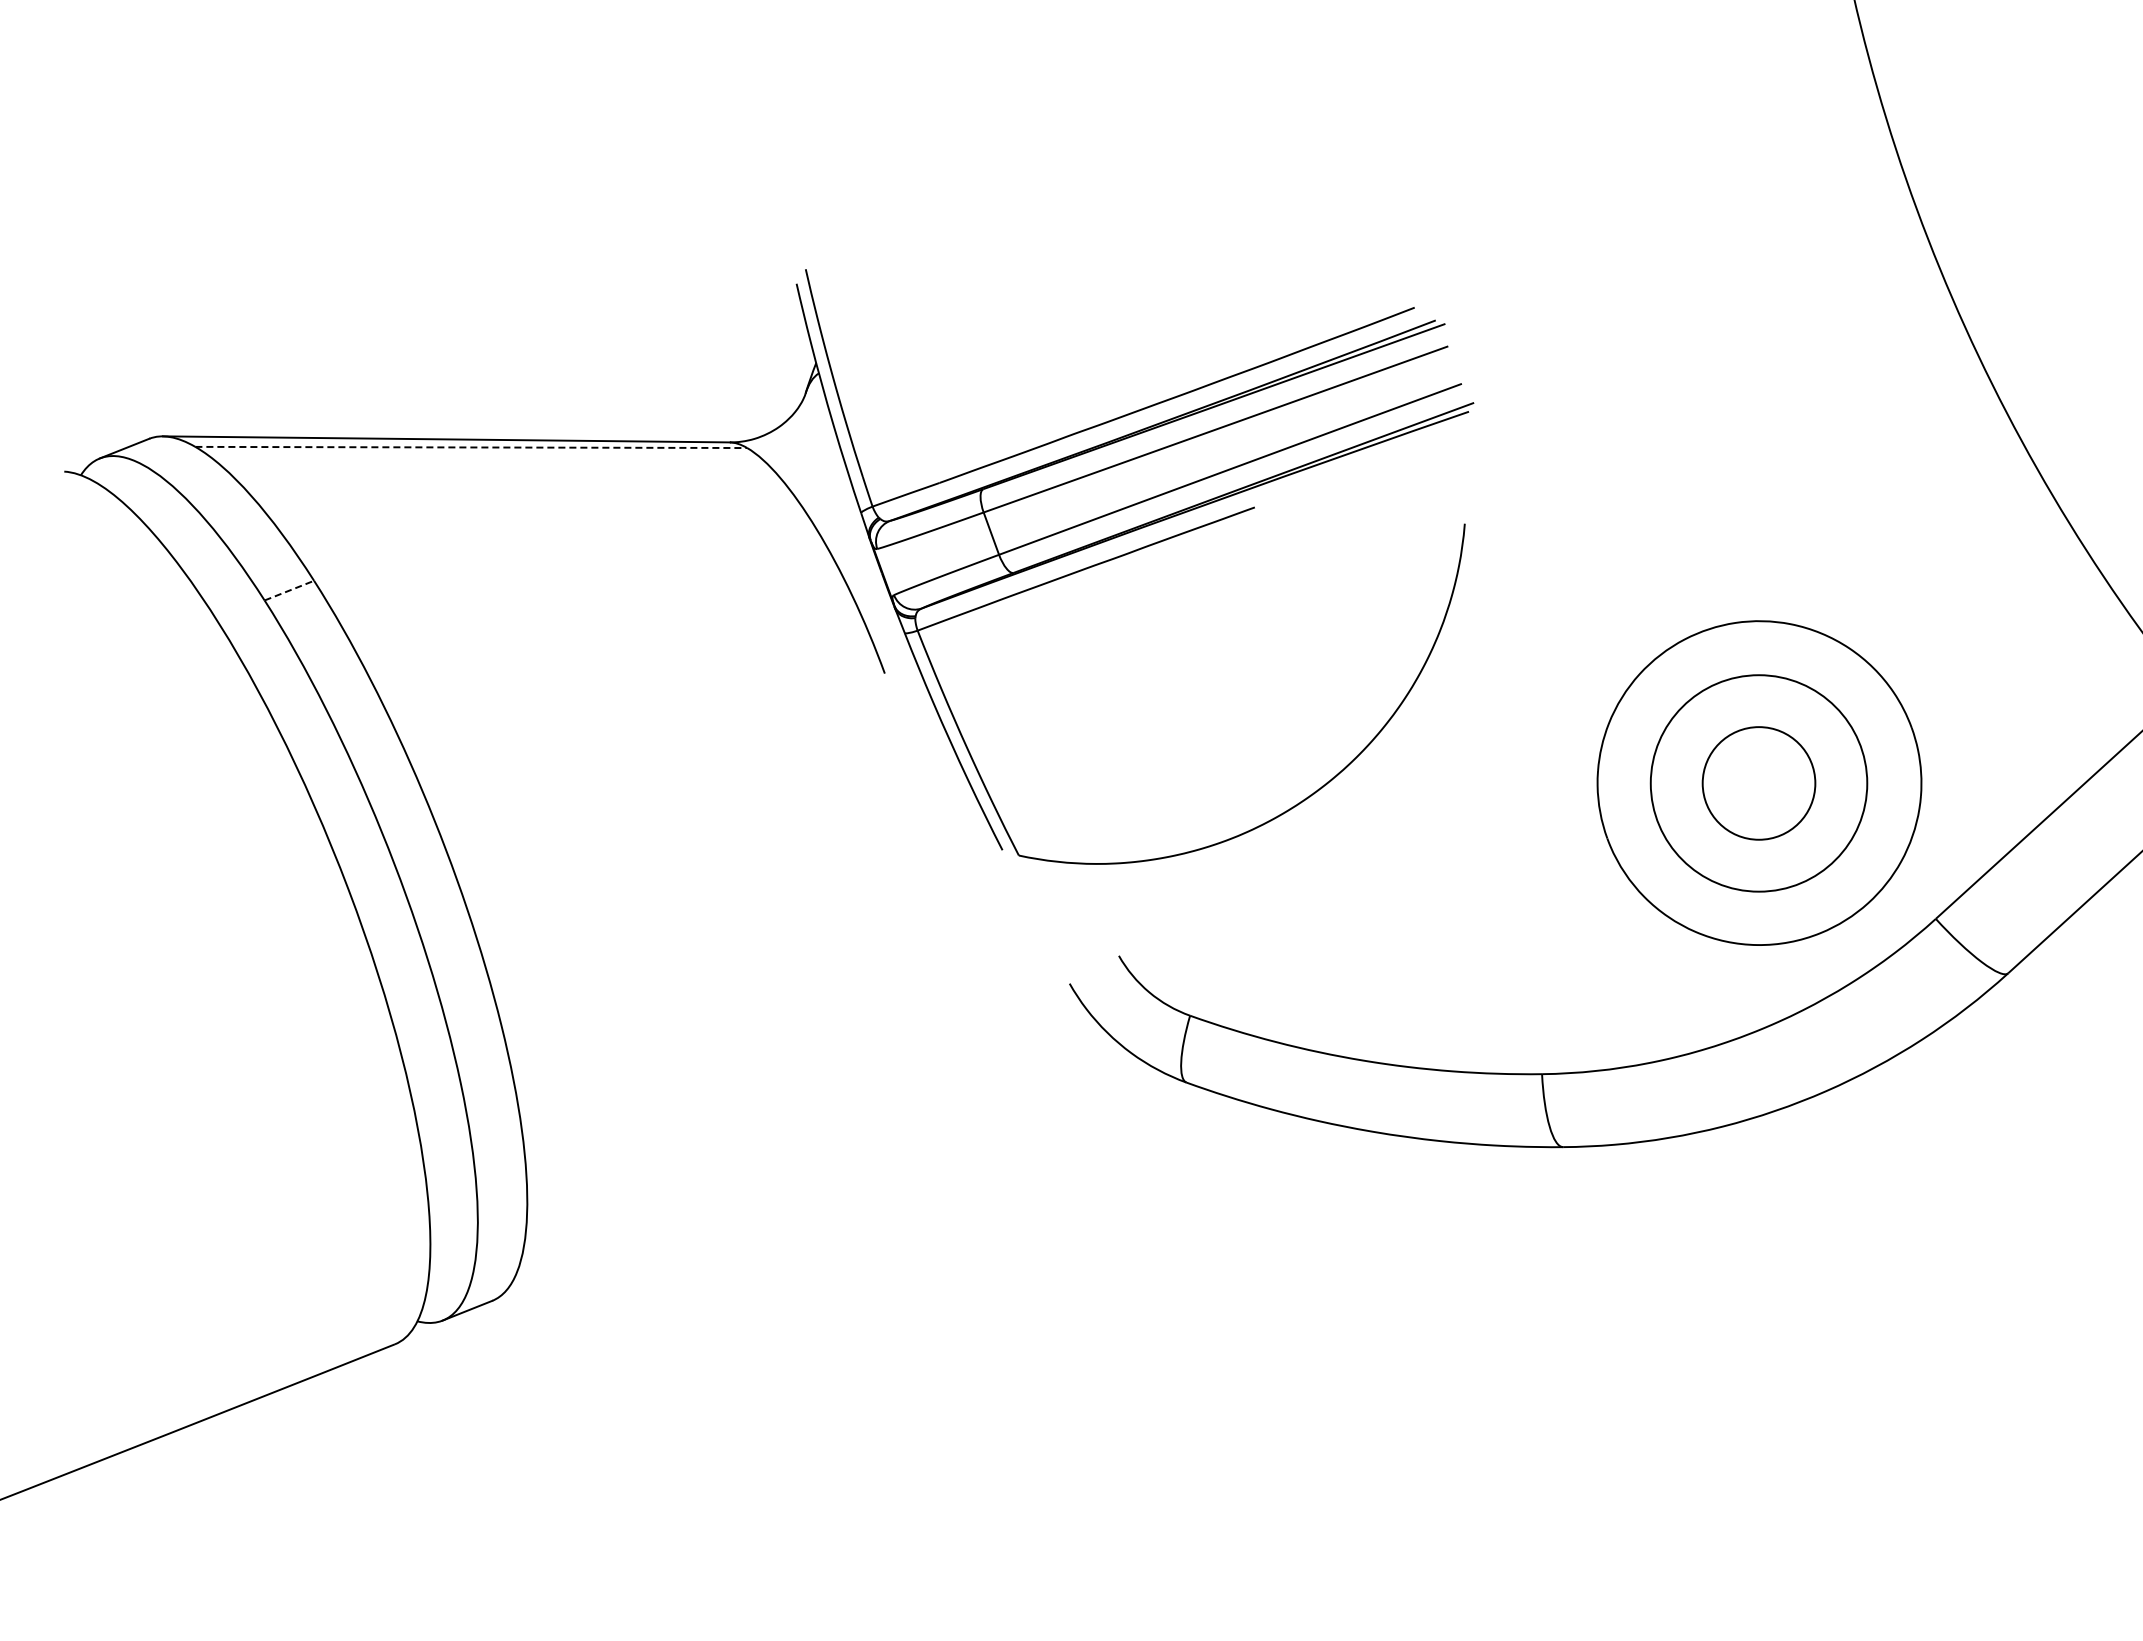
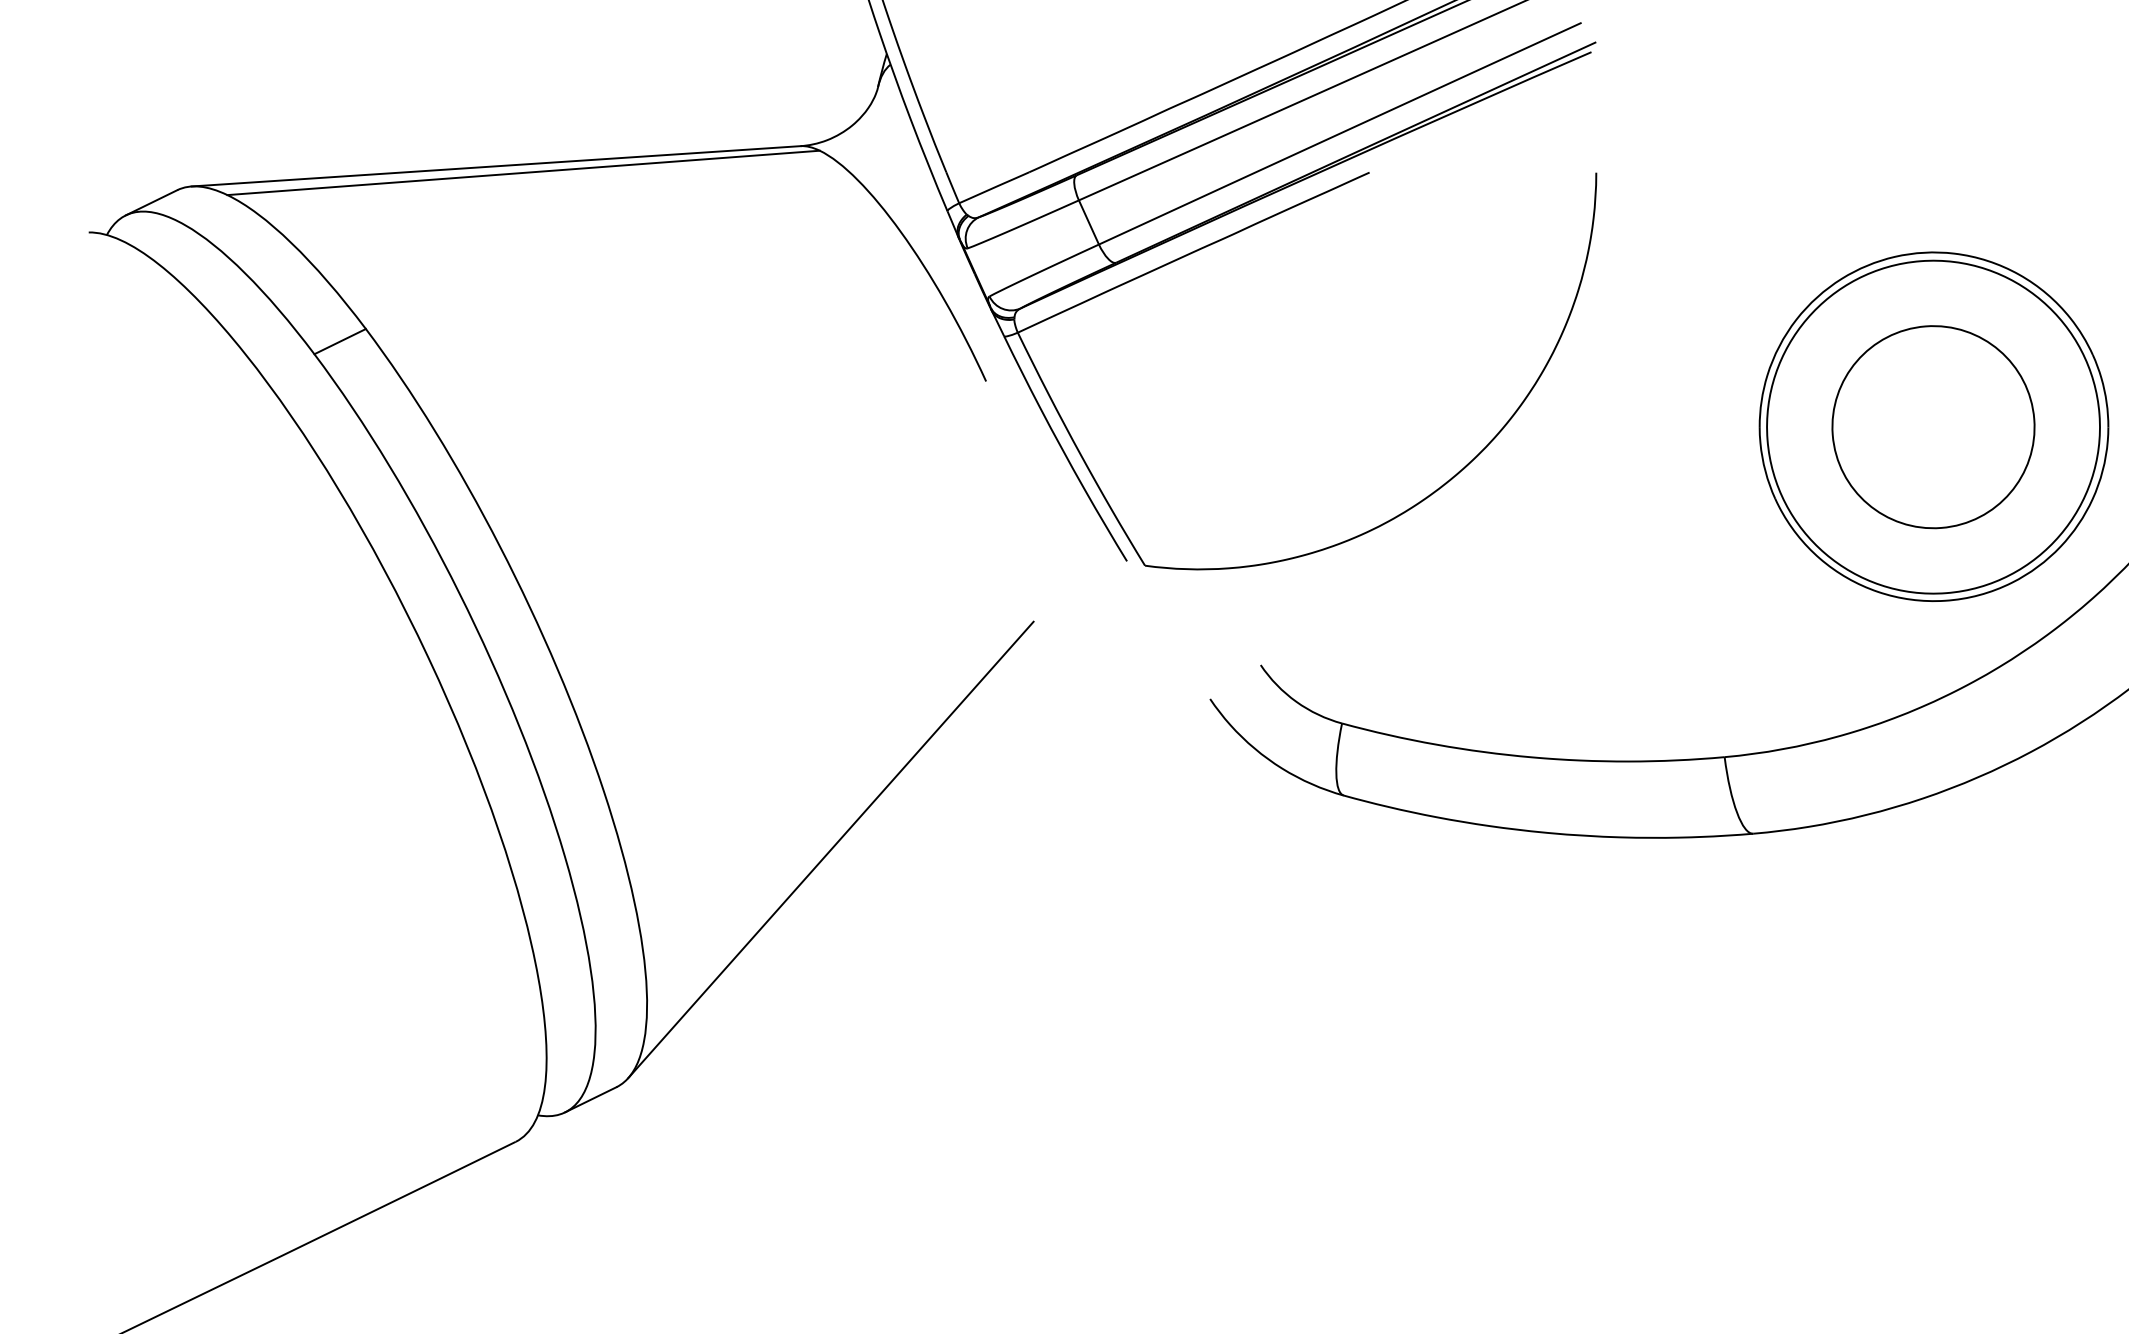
line: (471, 447) -> (523, 172), dashed -> solid
line: (289, 590) -> (340, 341), dashed -> solid
circle: (1758, 783) -> (1932, 427), size x1.43
circle: (1758, 783) -> (1932, 427), size x1.67
line: (707, 1096) -> (830, 850), added

